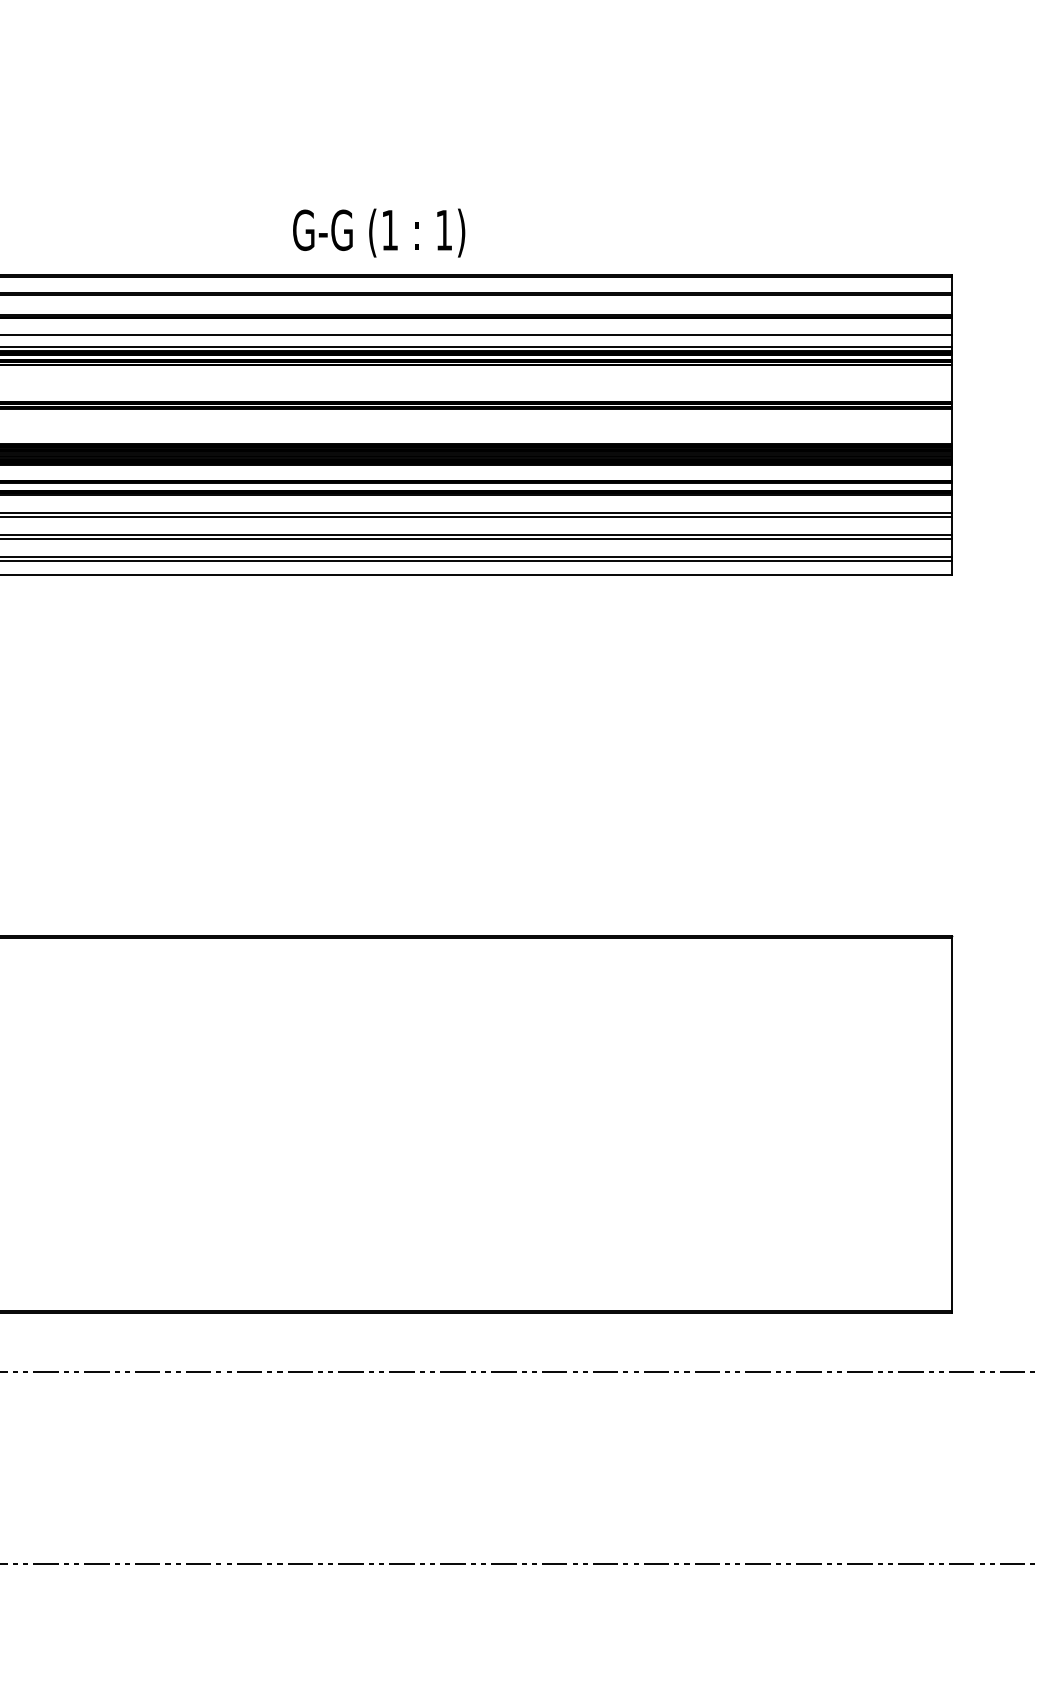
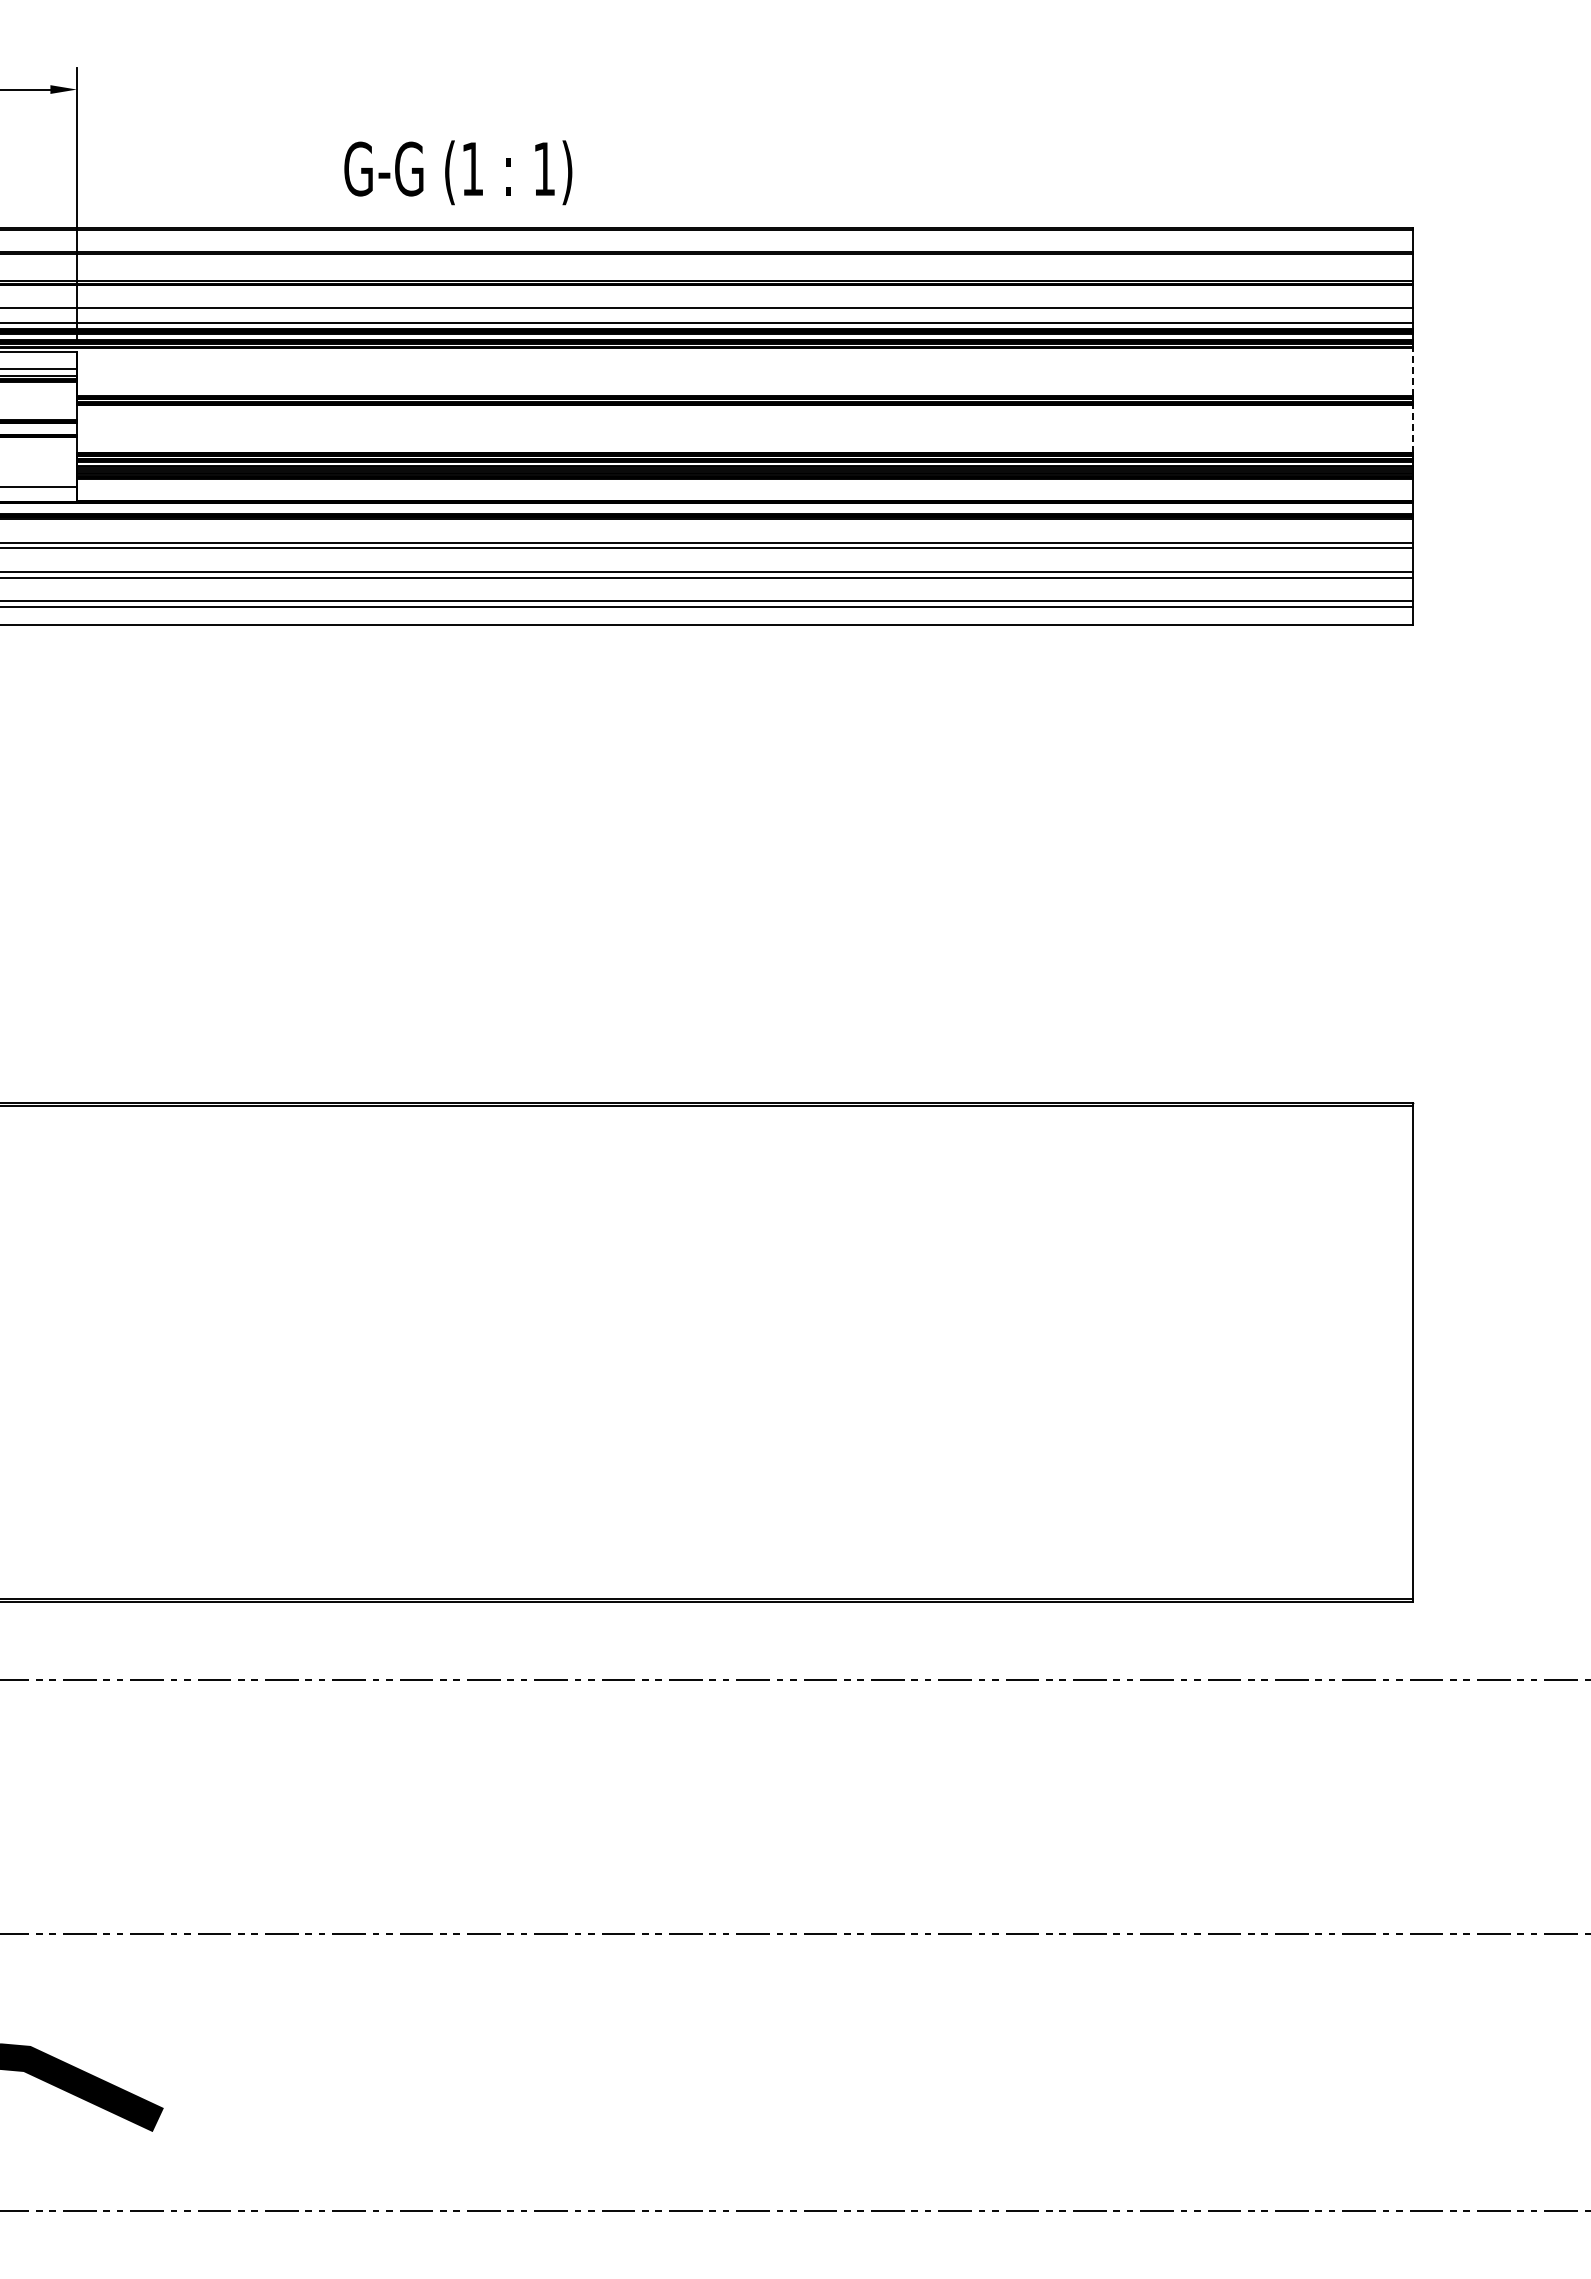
text: (379, 232) -> (458, 172), moved
line: (951, 383) -> (1412, 371), solid -> dashed
line: (951, 426) -> (1412, 428), solid -> dashed

